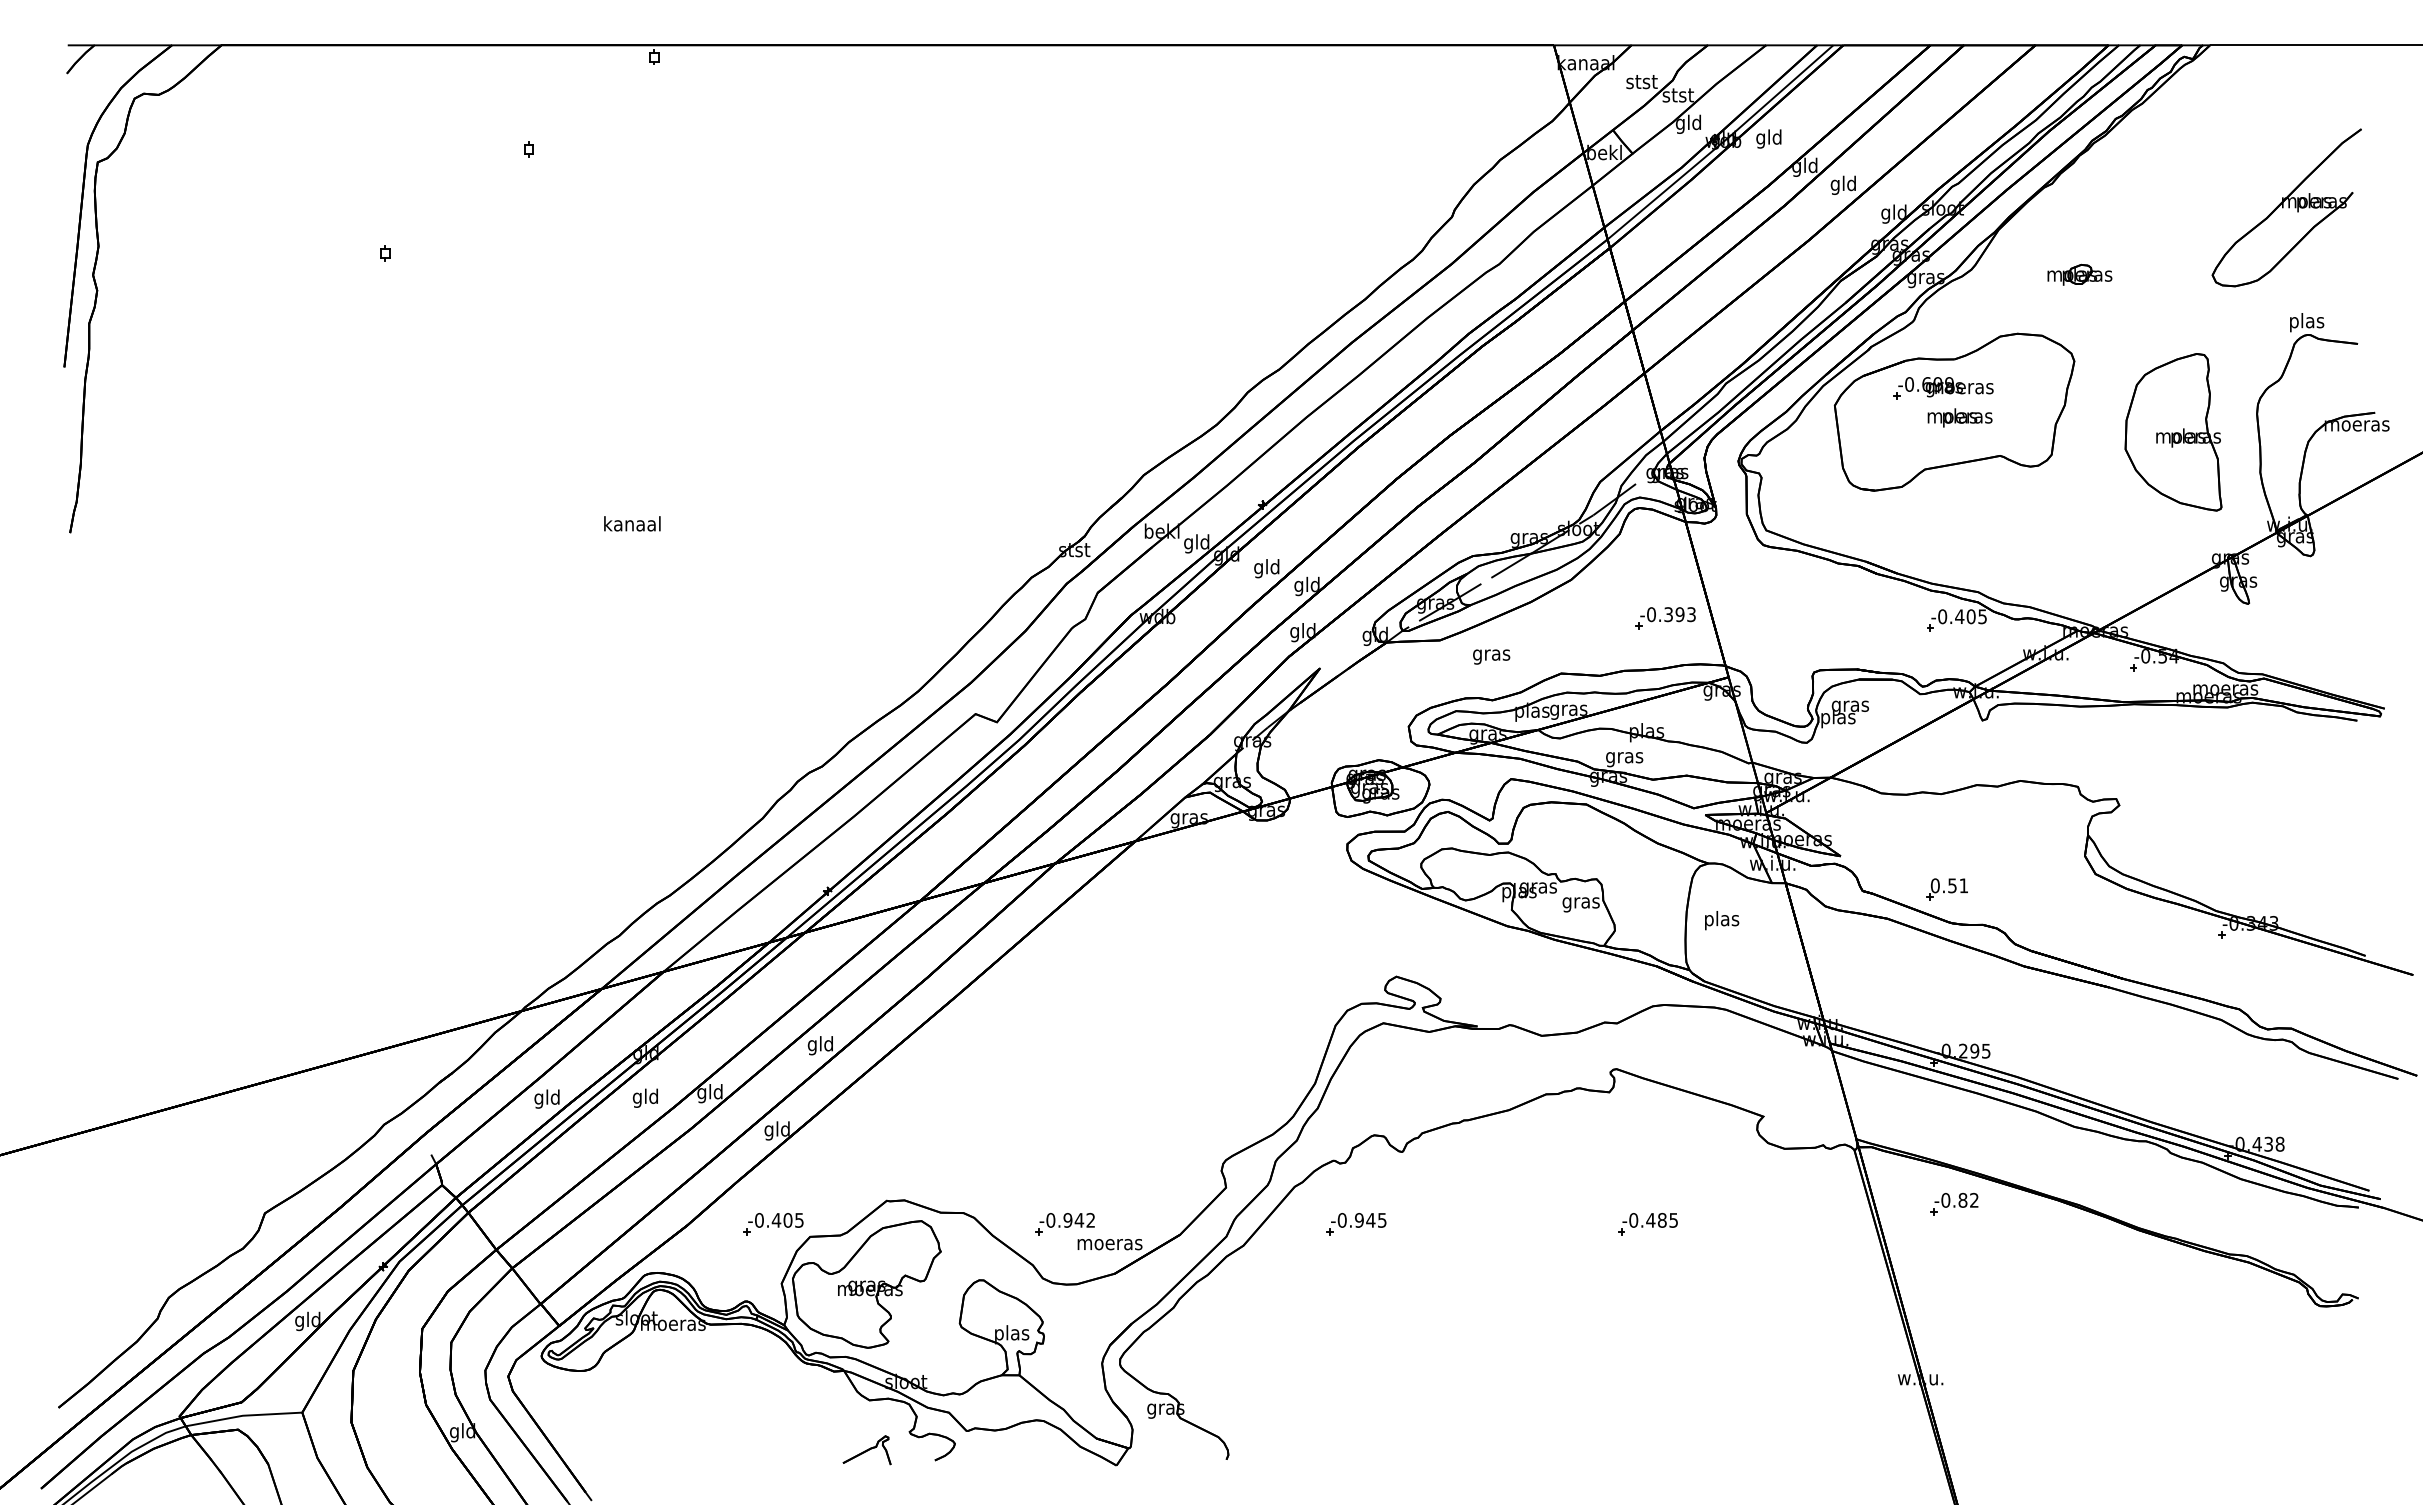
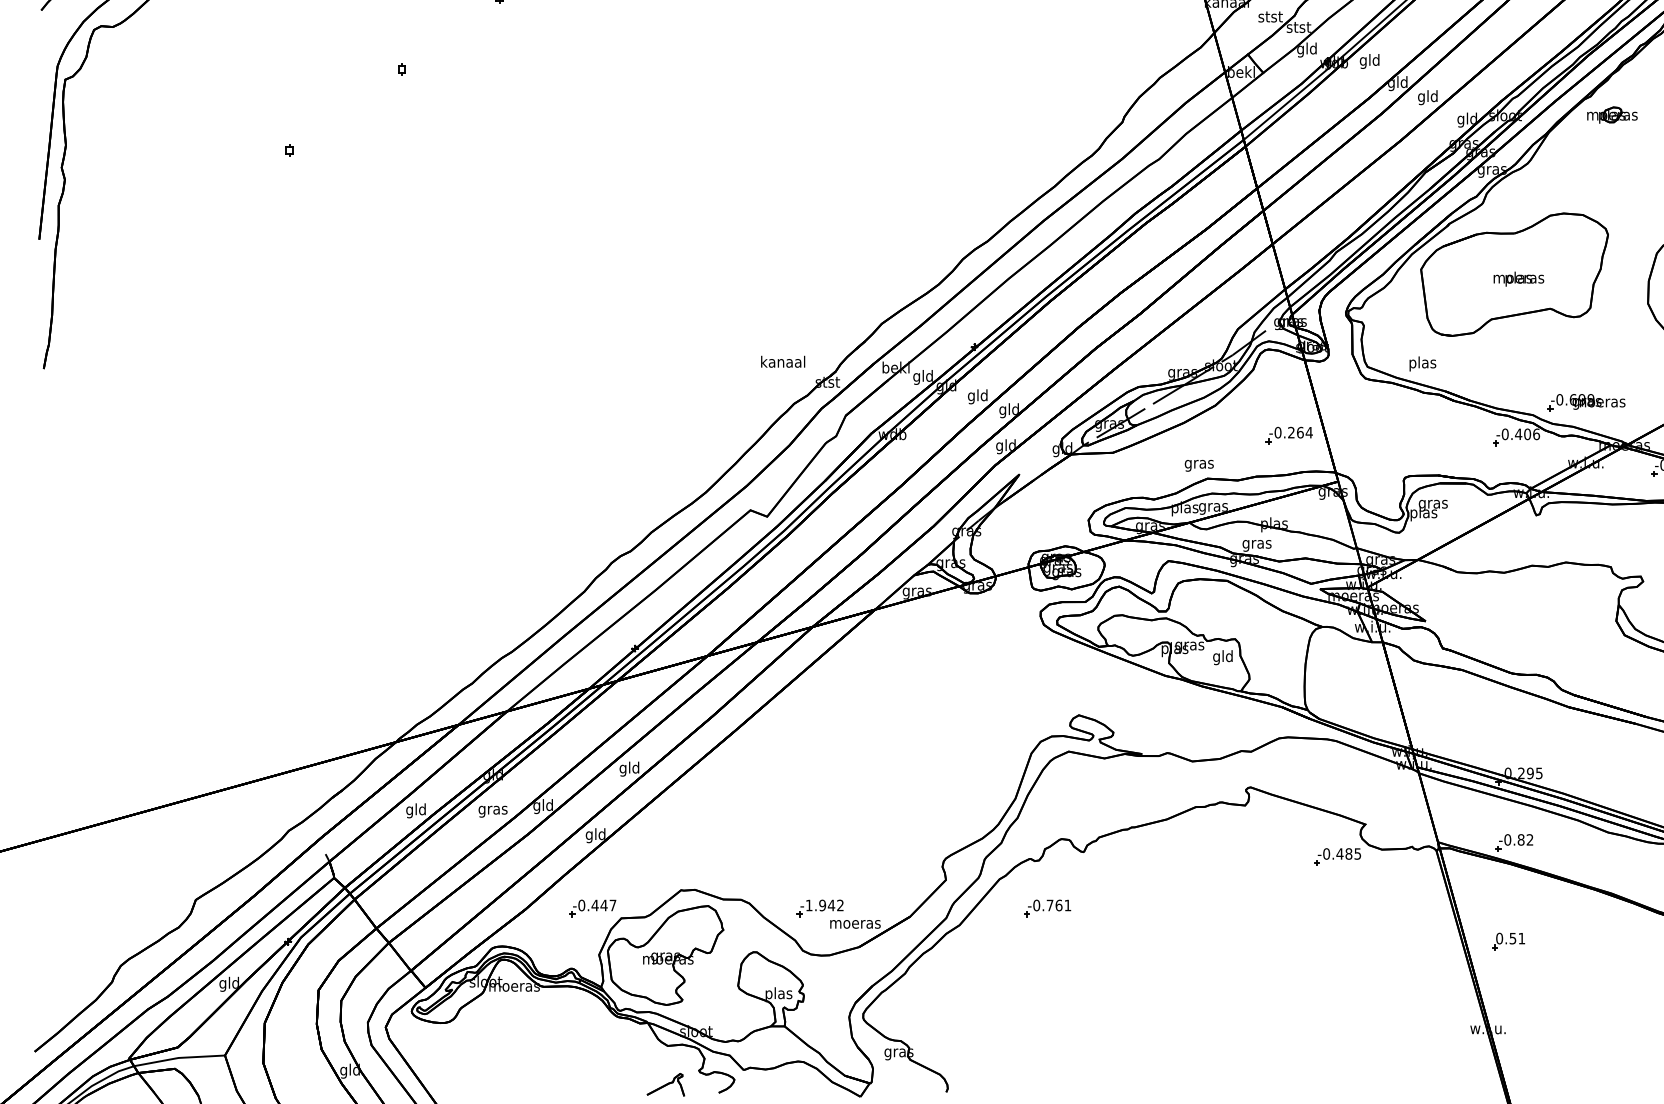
part: (2079, 274) -> (1612, 114), moved
part: (1943, 388) -> (1586, 402), moved
text: (632, 523) -> (783, 361), moved
text: (1680, 614) -> (1300, 432), -0.393 -> -0.264
text: (1982, 616) -> (1536, 434), -0.405 -> -0.406
text: (1491, 656) -> (1199, 465), moved
part: (1946, 889) -> (1508, 941), moved
text: (1580, 902) -> (1222, 657), gras -> gld
text: (1722, 920) -> (1423, 363), moved
text: (645, 1097) -> (492, 809), gld -> gras
part: (1954, 1204) -> (1514, 843), moved
text: (793, 1220) -> (608, 905), -0.405 -> -0.447
text: (1050, 1220) -> (808, 905), -0.942 -> -1.942
text: (1370, 1220) -> (1058, 905), -0.945 -> -0.761
part: (1647, 1224) -> (1337, 857), moved

